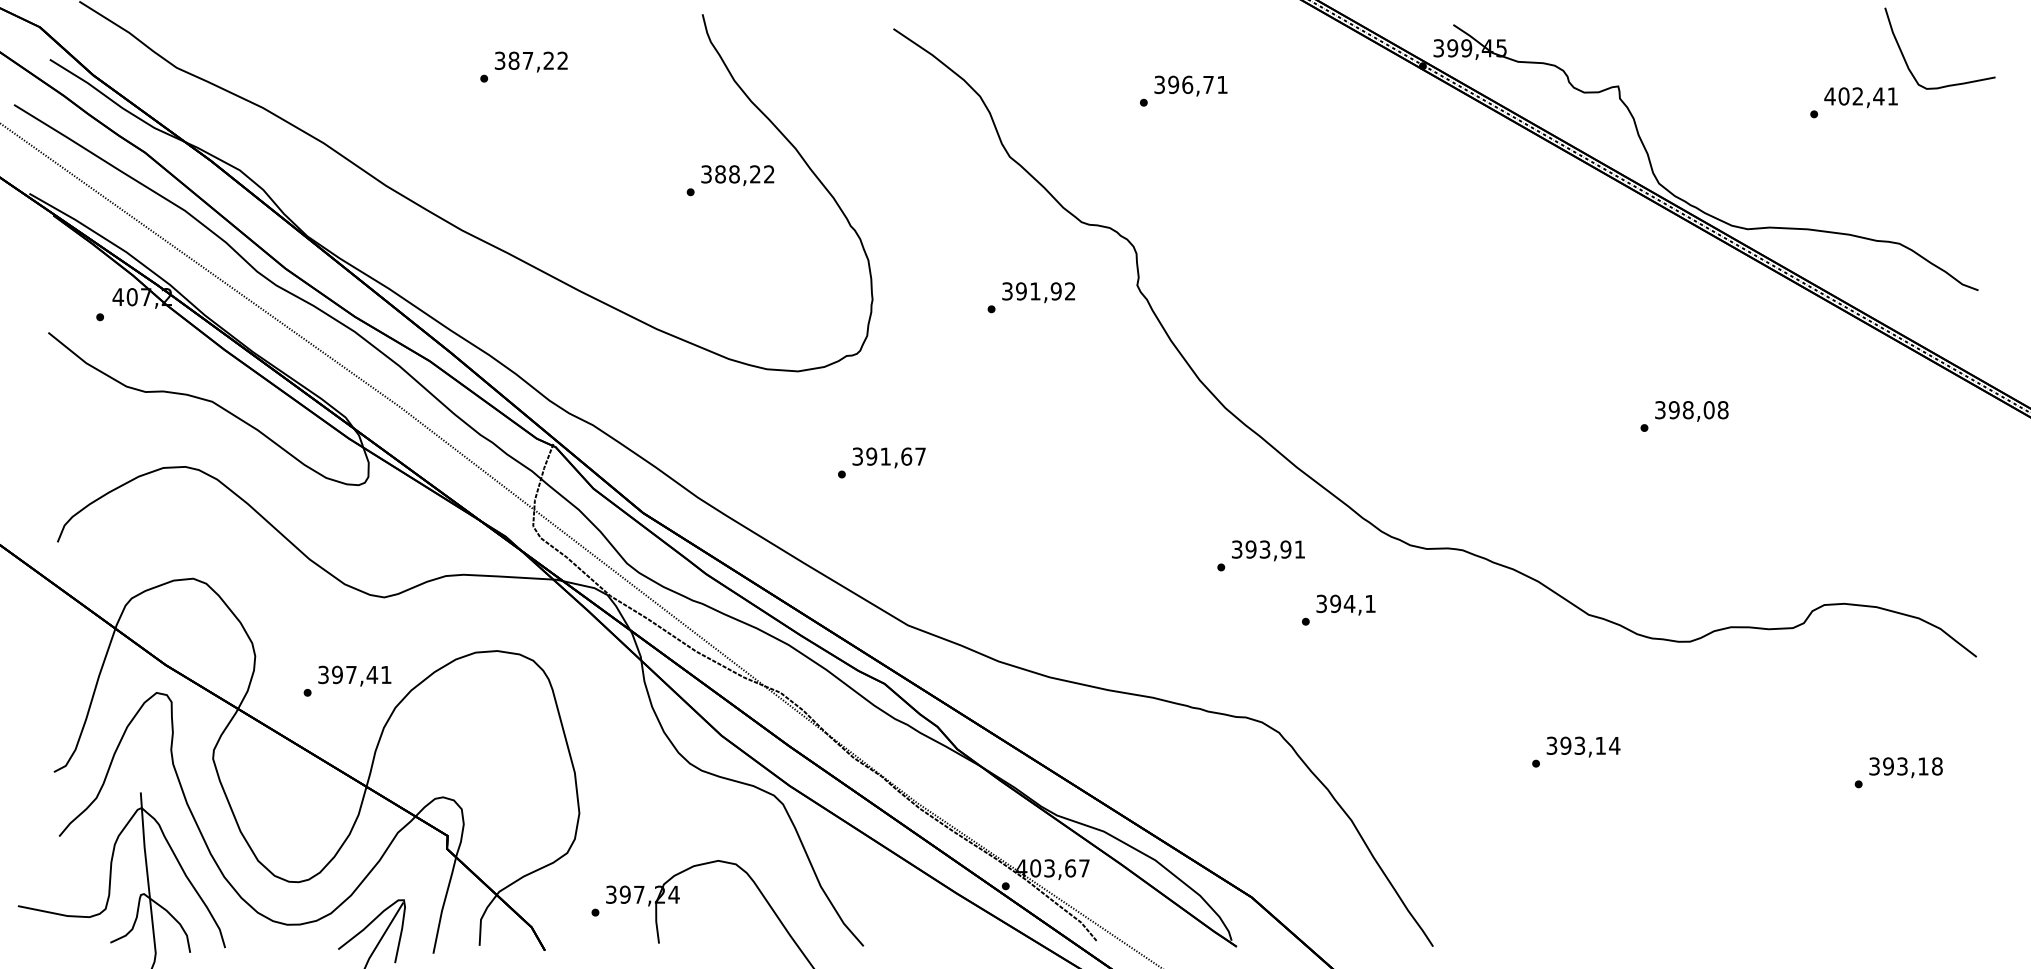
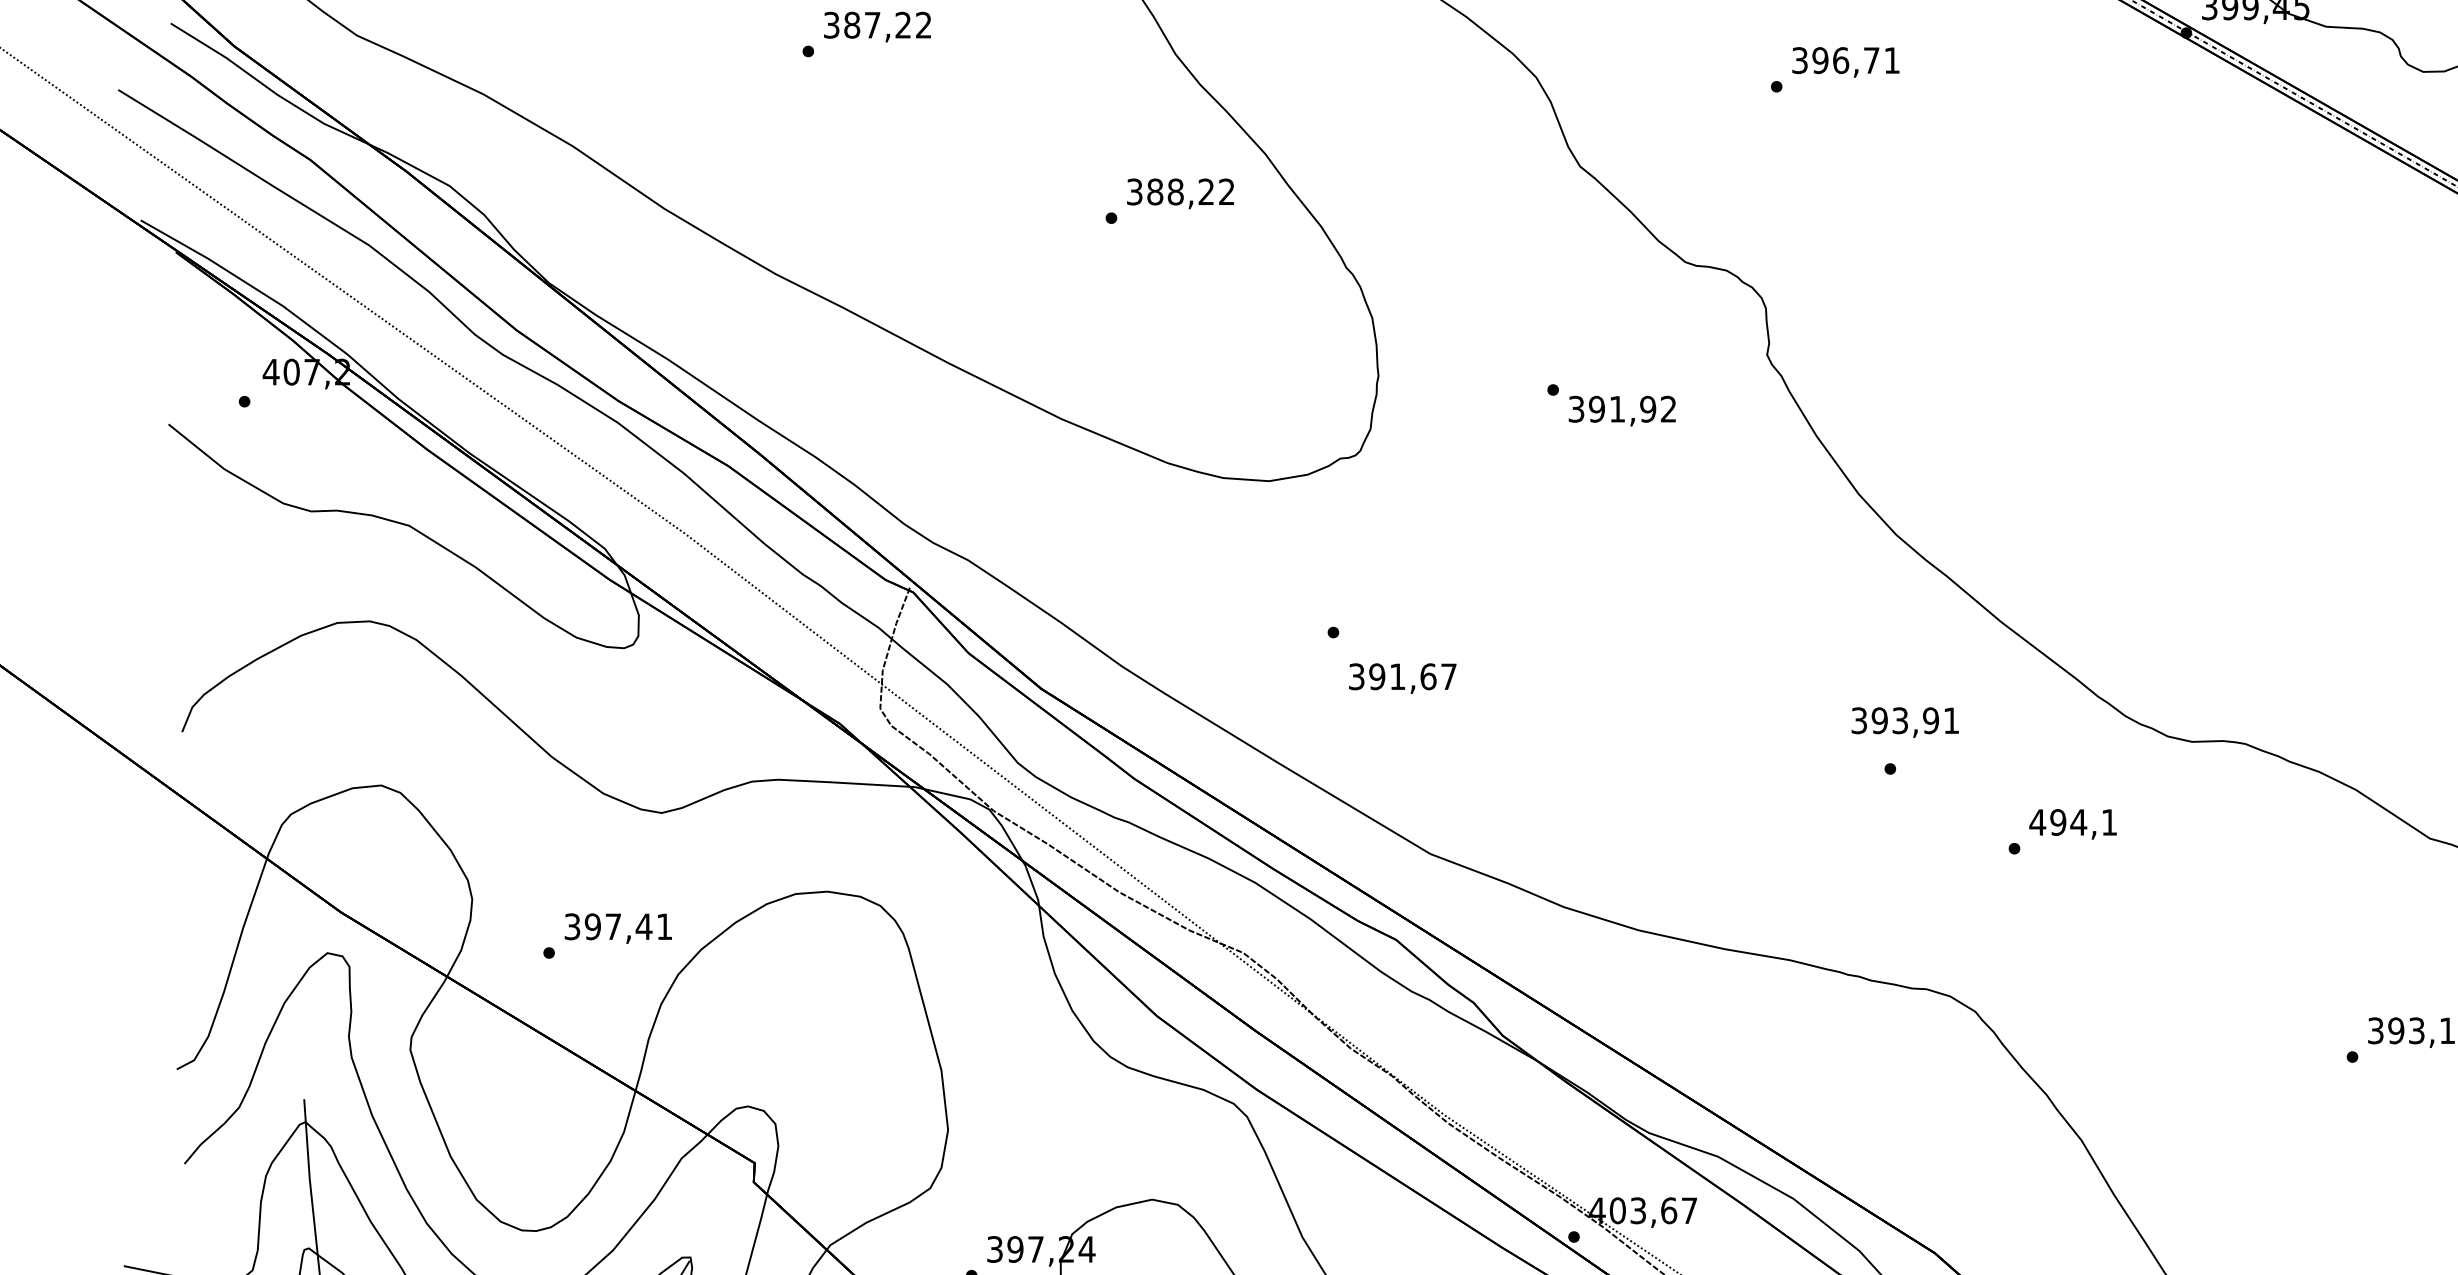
text: (1038, 292) -> (1622, 410), moved
text: (888, 457) -> (1401, 678), moved
text: (1268, 550) -> (1905, 722), moved
text: (1321, 603) -> (2037, 821), 394,1 -> 494,1

